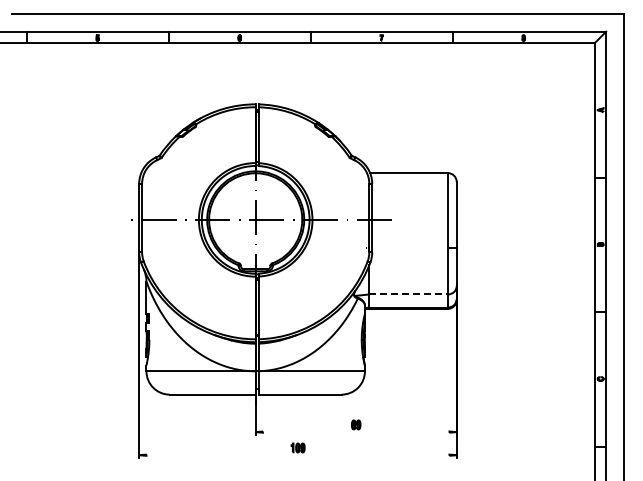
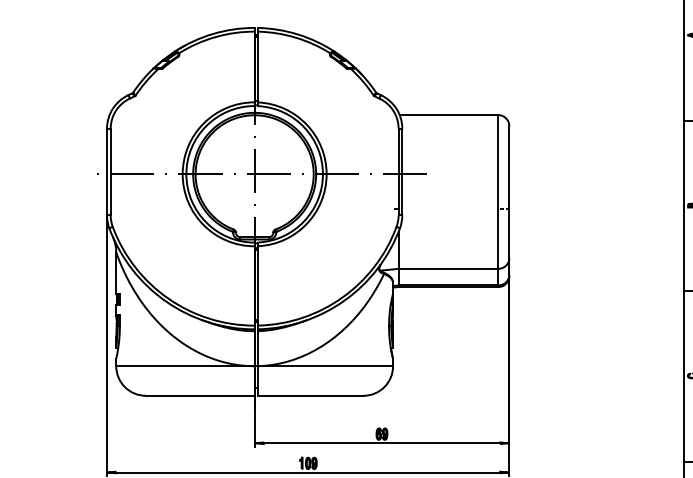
line: (409, 294) -> (449, 268), dashed -> solid
line: (355, 432) -> (381, 443), added
line: (297, 455) -> (307, 472), added

